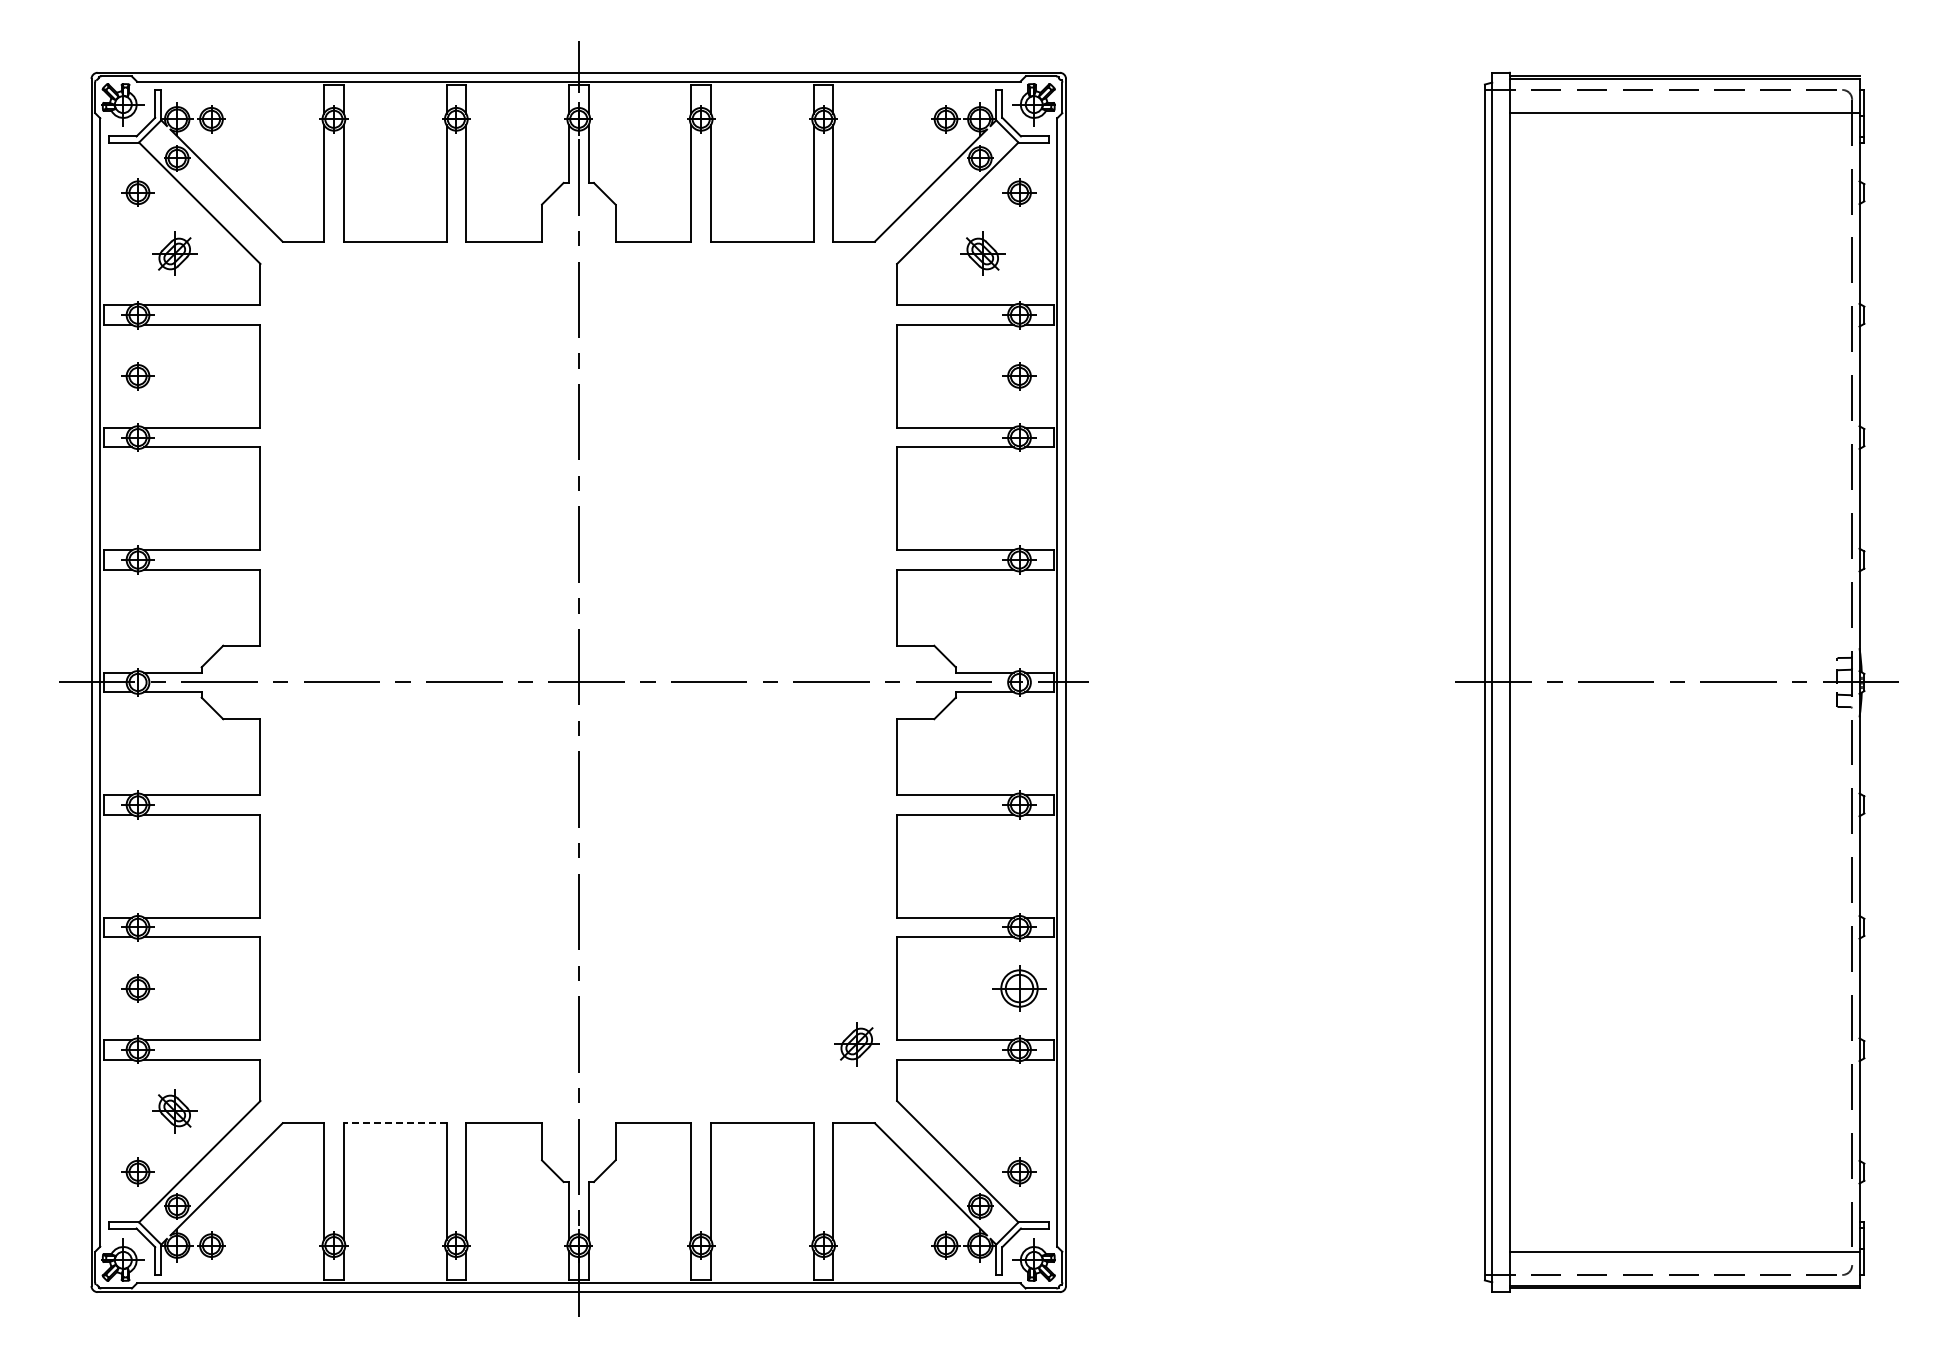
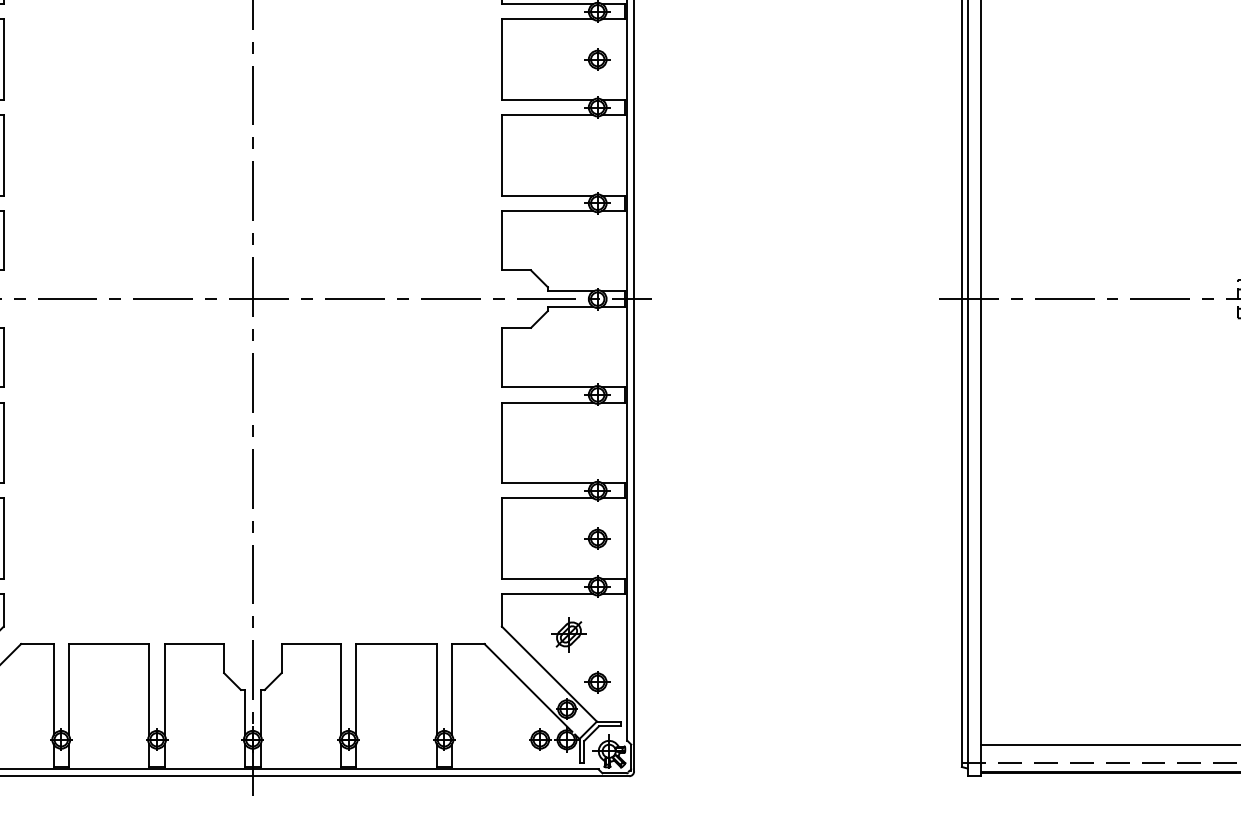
part: (1019, 988) -> (597, 538), size x0.62
part: (856, 1044) -> (568, 634), moved
line: (394, 1123) -> (108, 644), dashed -> solid

